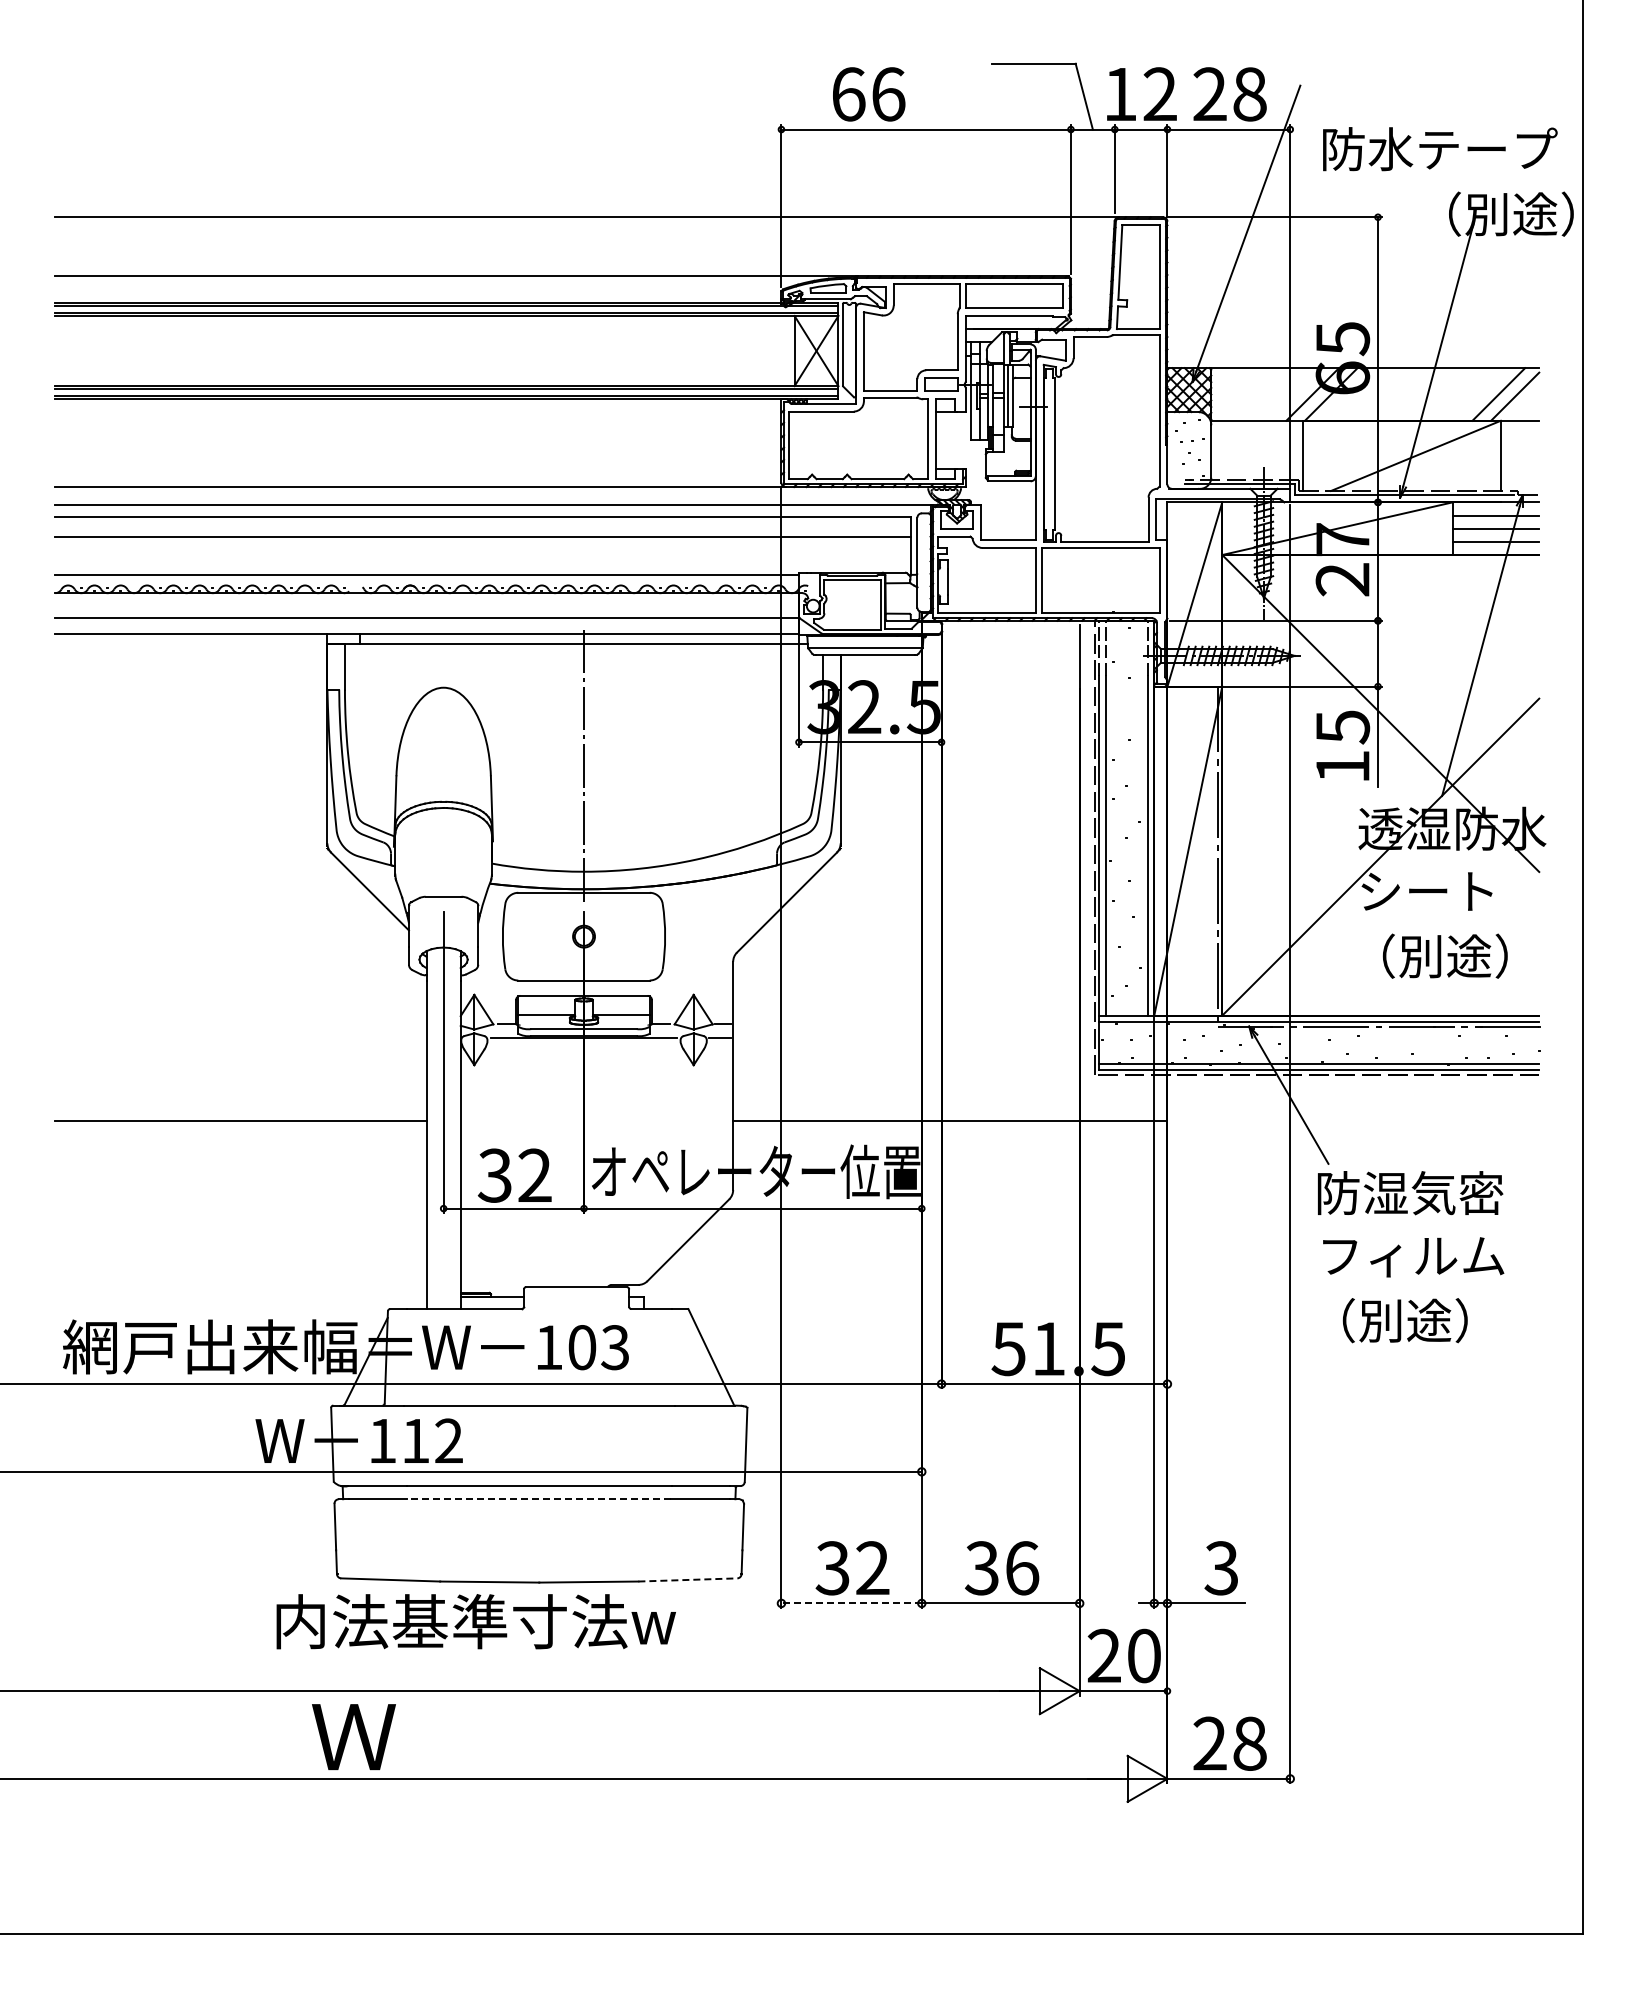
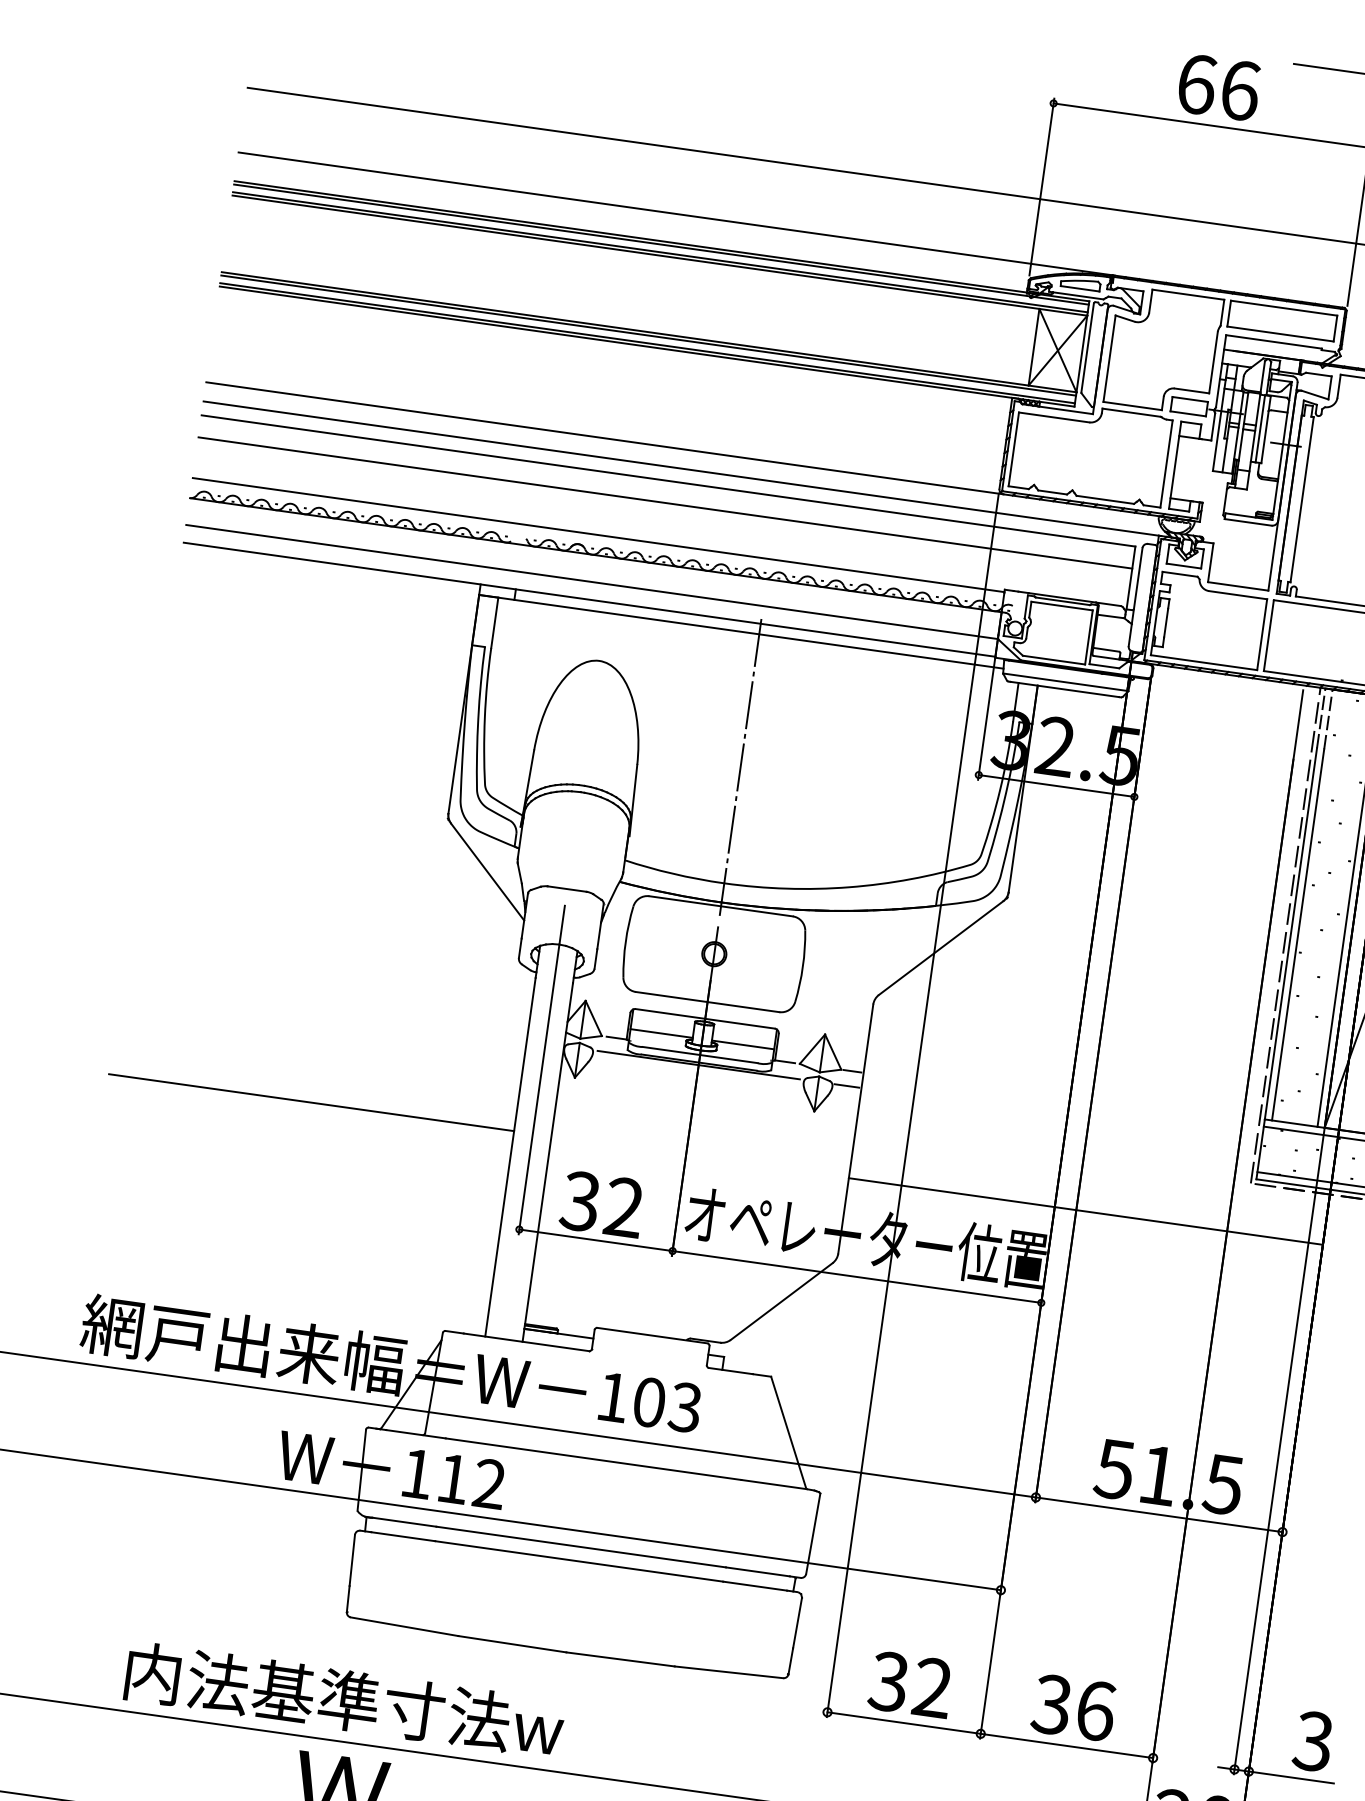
text: (869, 94) -> (1219, 87), moved
line: (539, 1499) -> (579, 1561), dashed -> solid
line: (687, 1579) -> (728, 1671), dashed -> solid
line: (851, 1603) -> (904, 1723), dashed -> solid
text: (475, 1621) -> (343, 1700), moved

